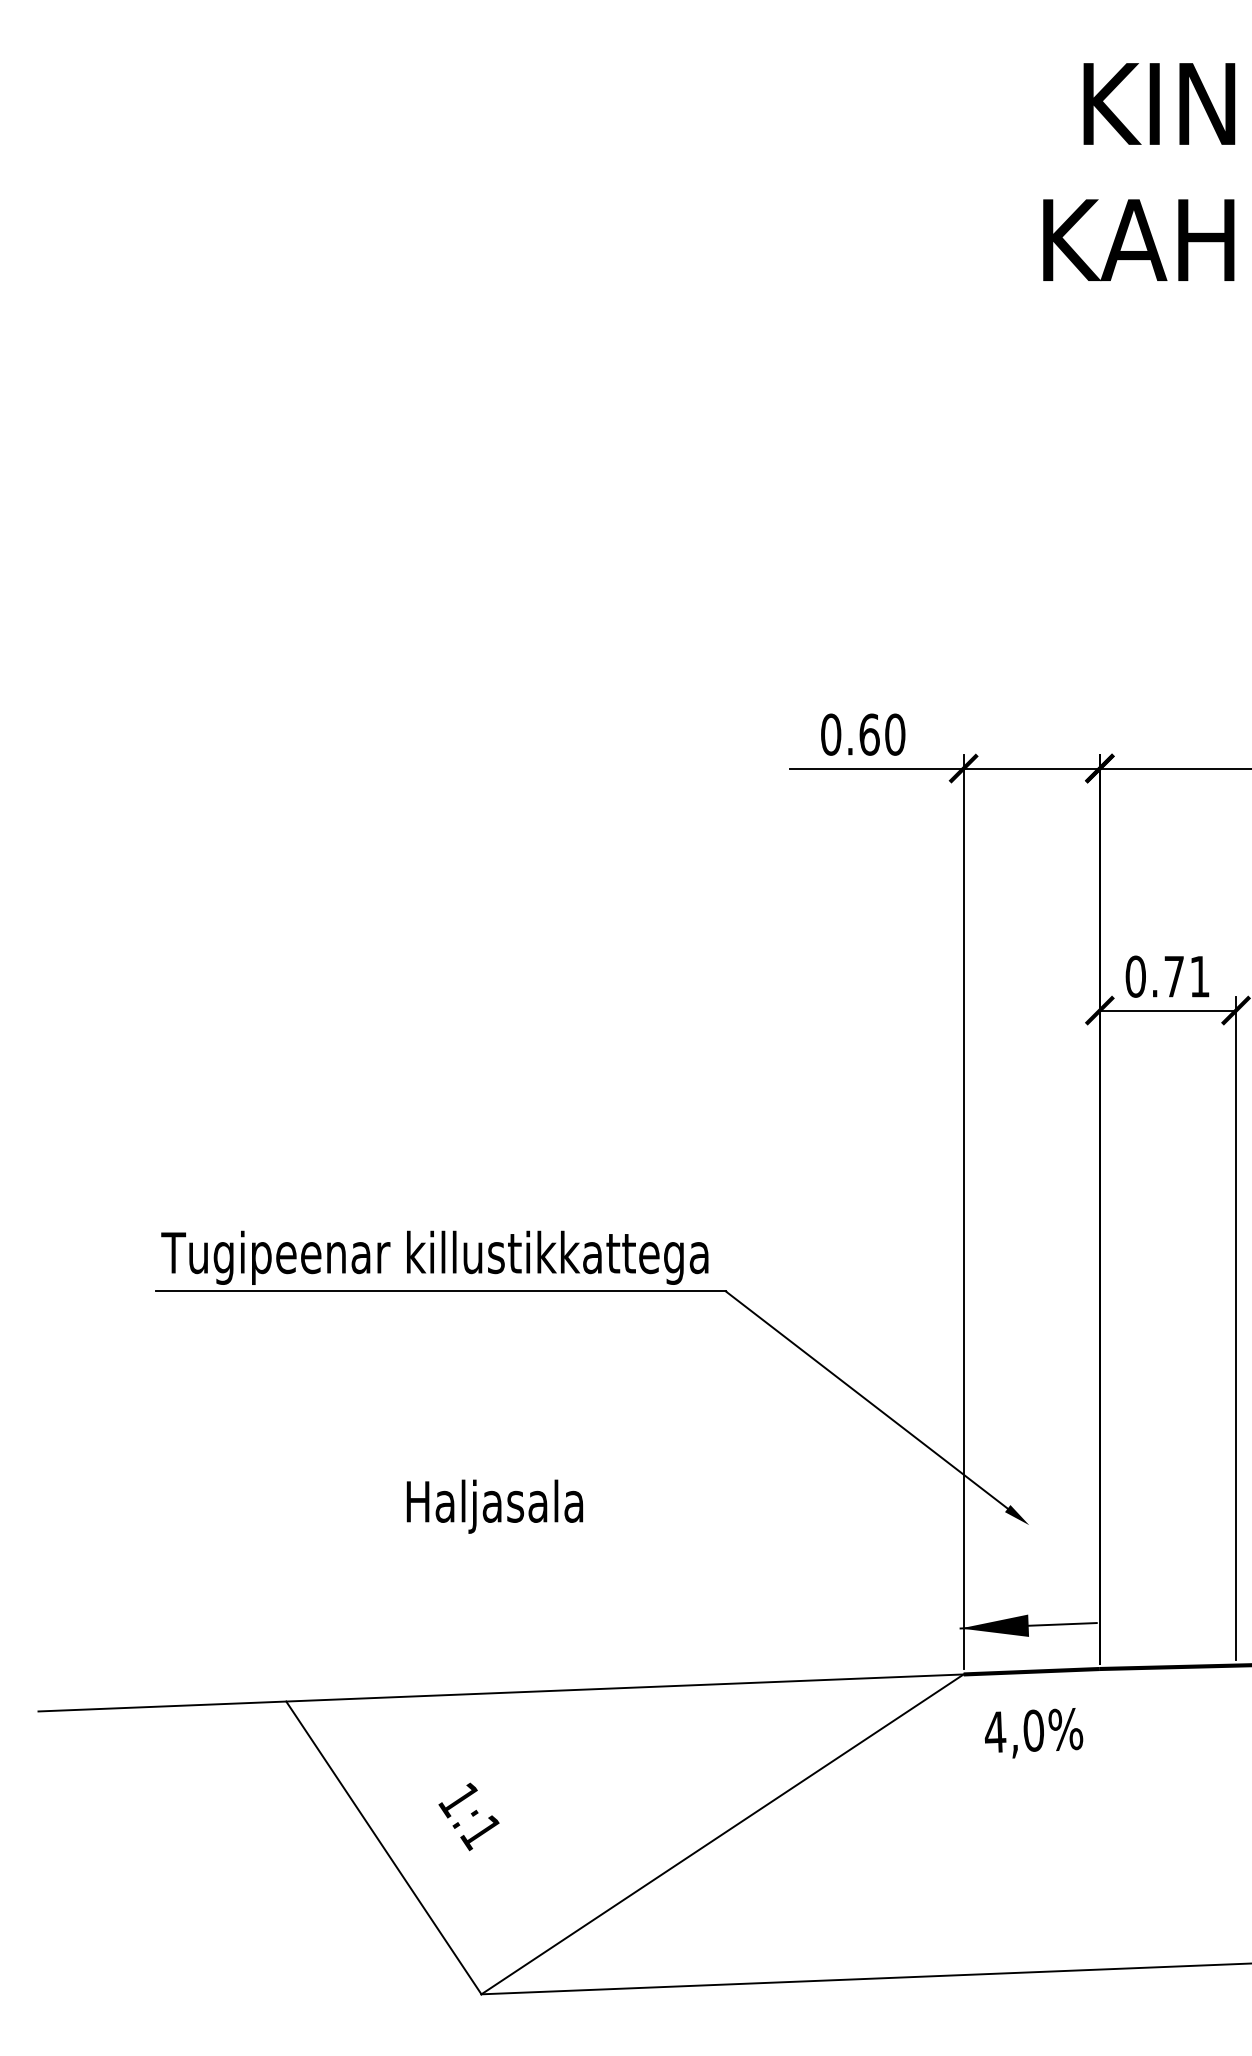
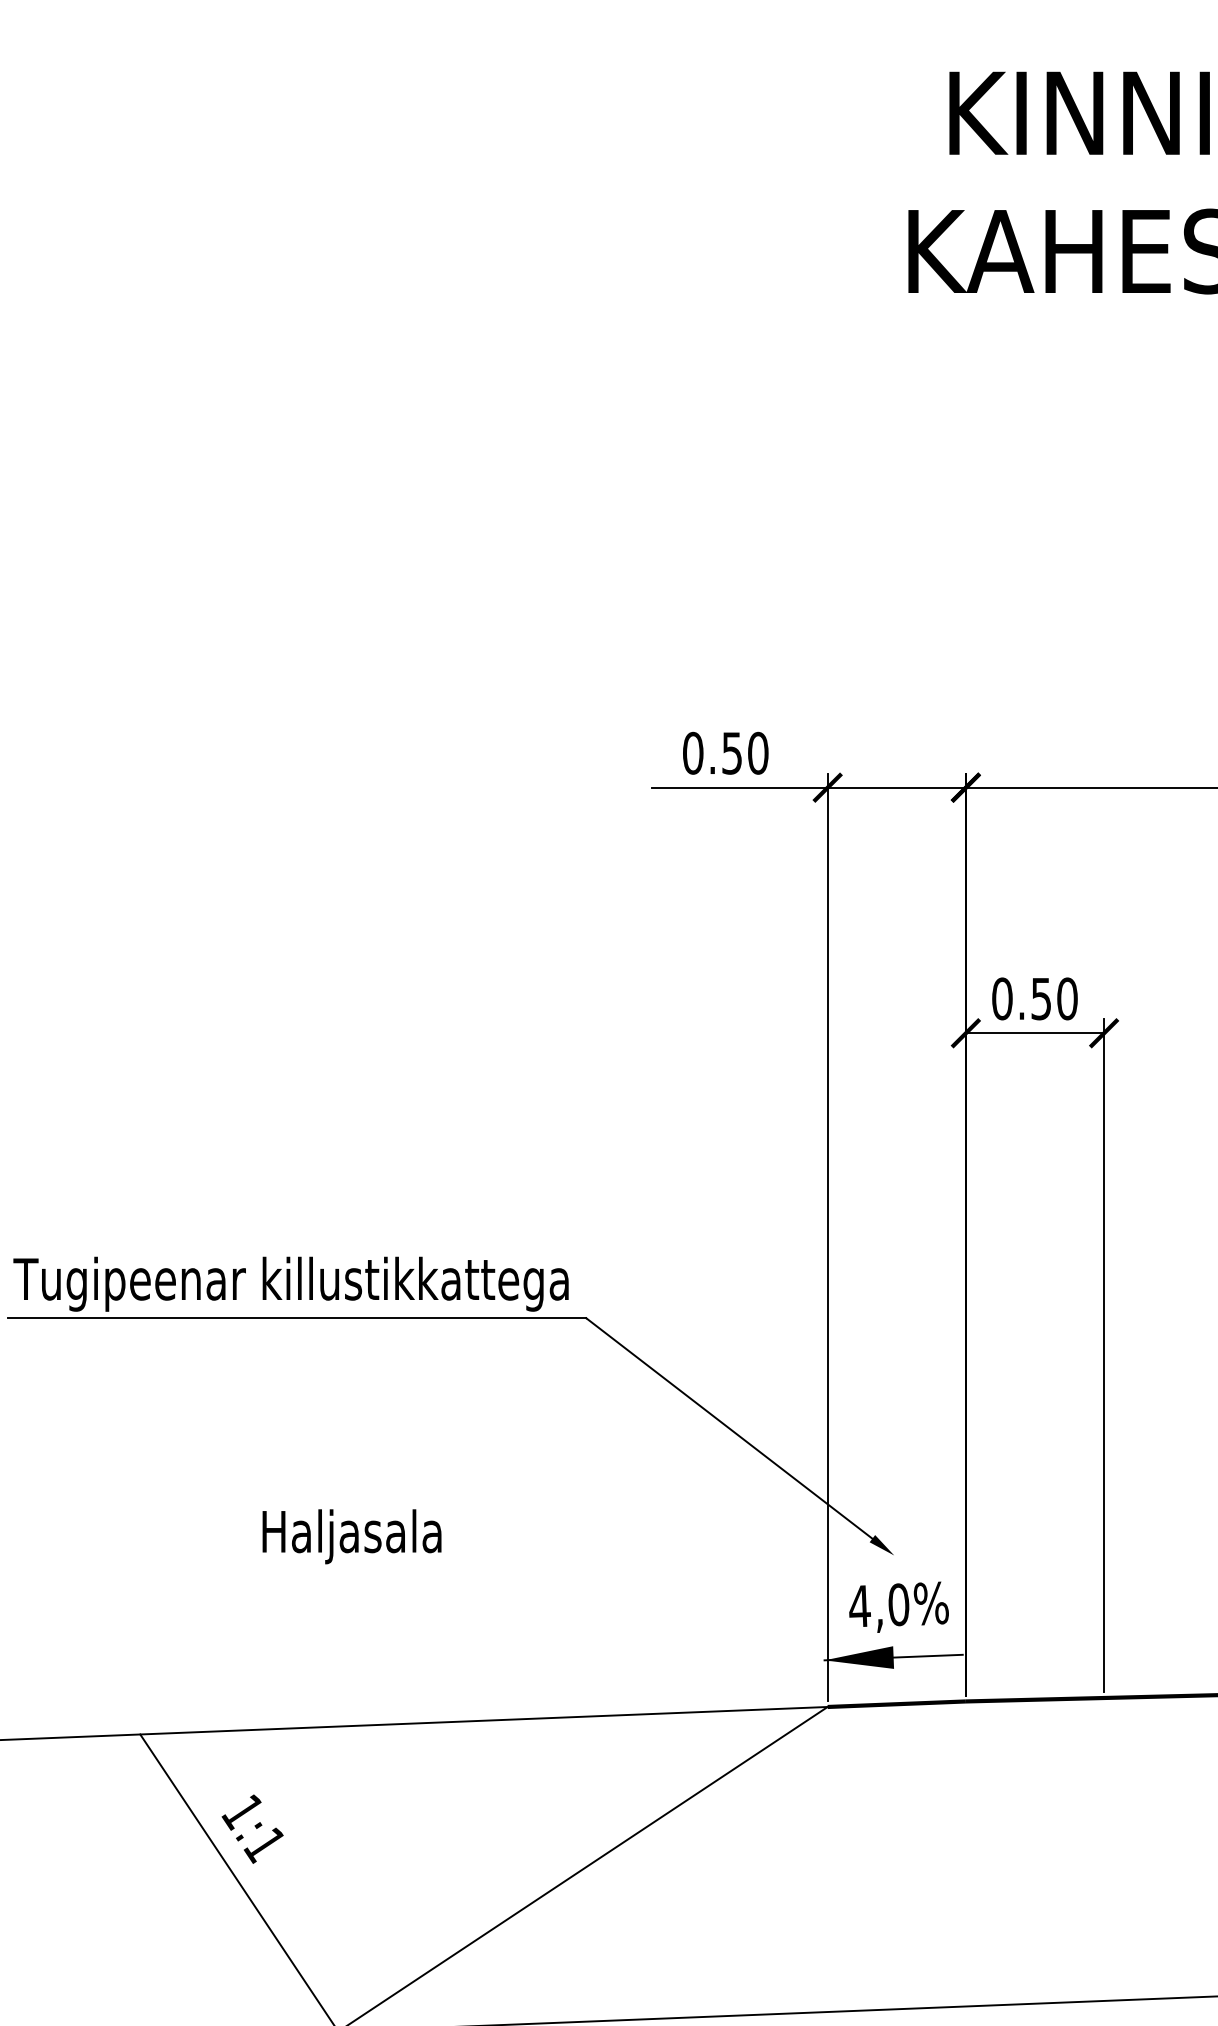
text: (869, 734) -> (732, 753), 0.60 -> 0.50
text: (1187, 976) -> (1054, 998), 0.71 -> 0.50
text: (1033, 1733) -> (898, 1607), moved
text: (468, 1816) -> (252, 1828), moved

